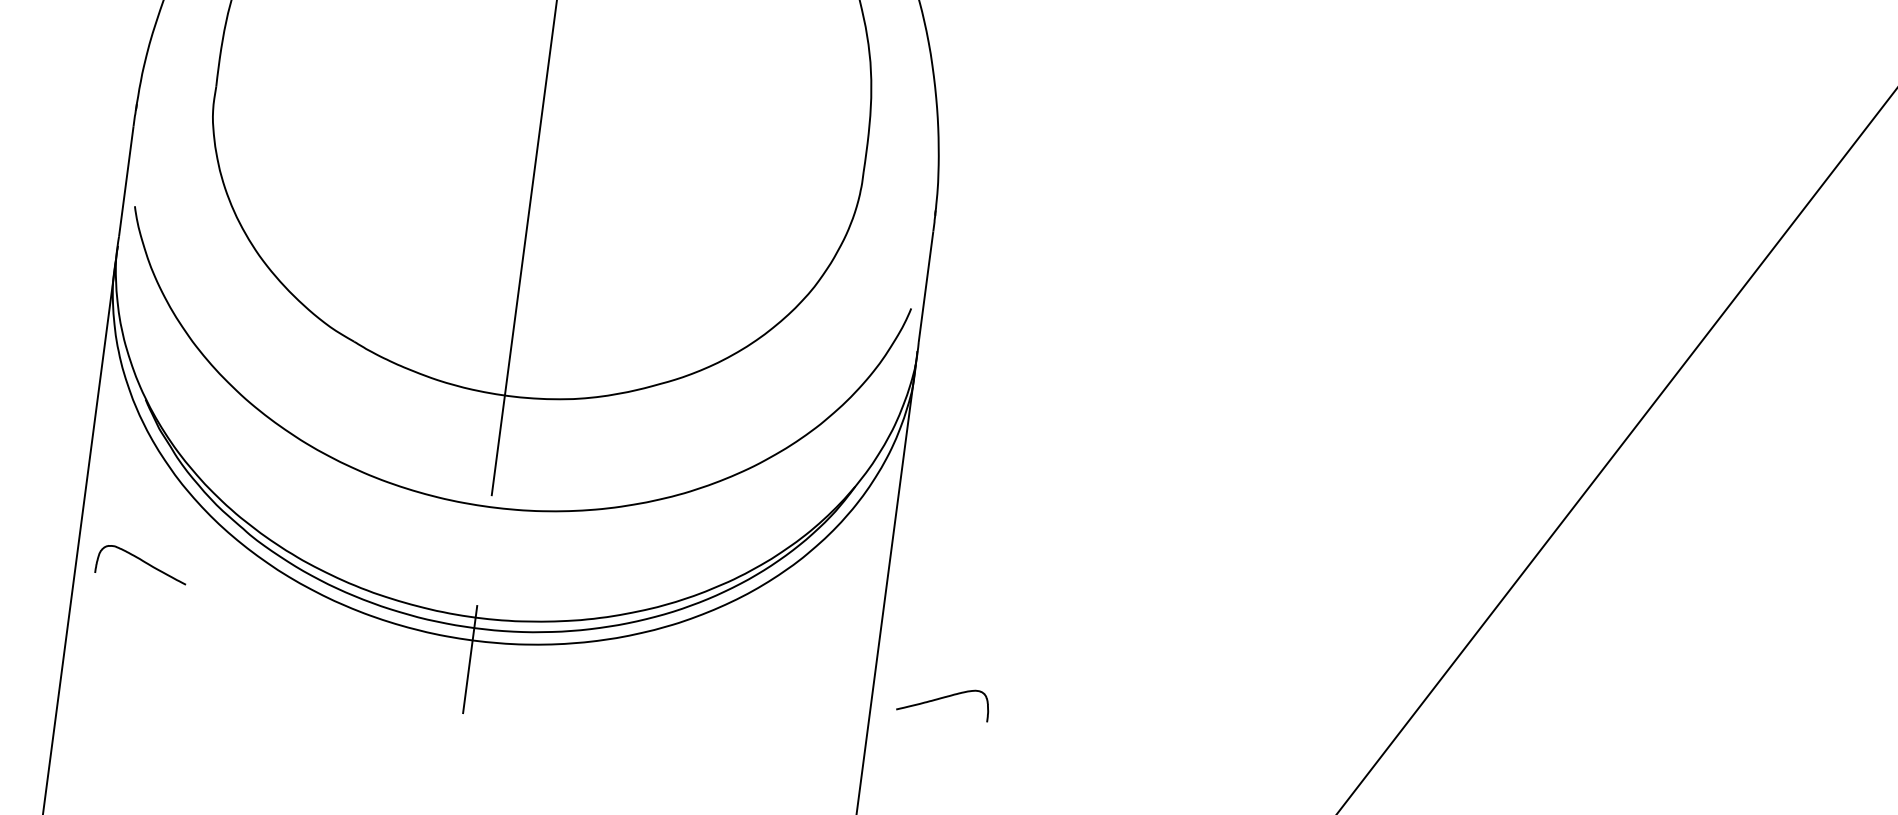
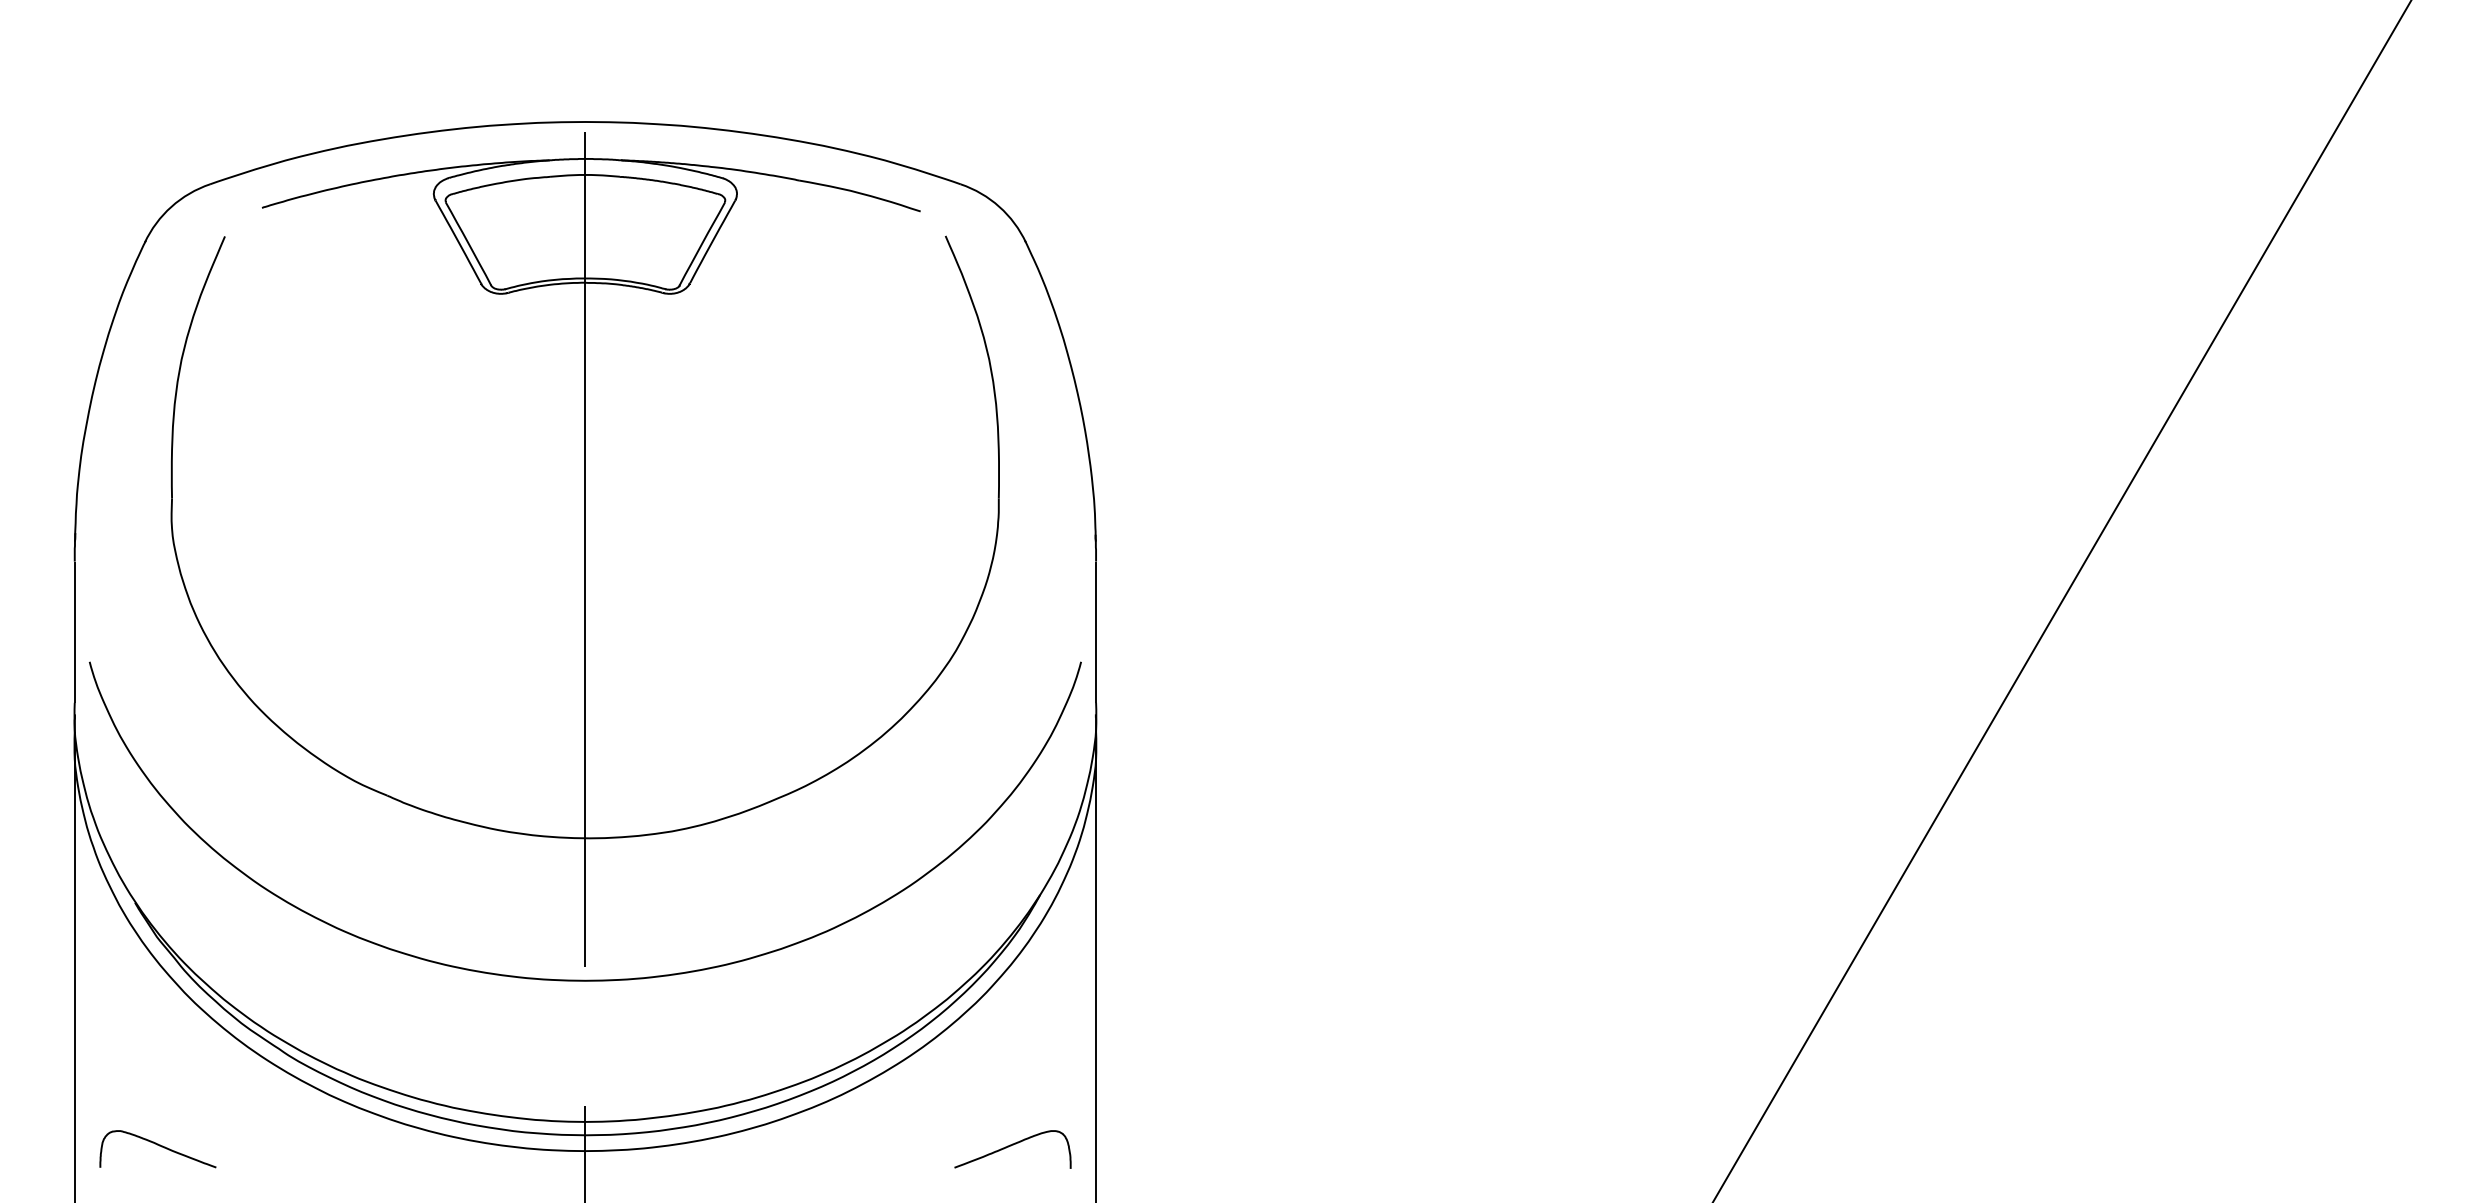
curve: (143, 562) -> (159, 1146), moved
curve: (943, 698) -> (1011, 1146), moved

